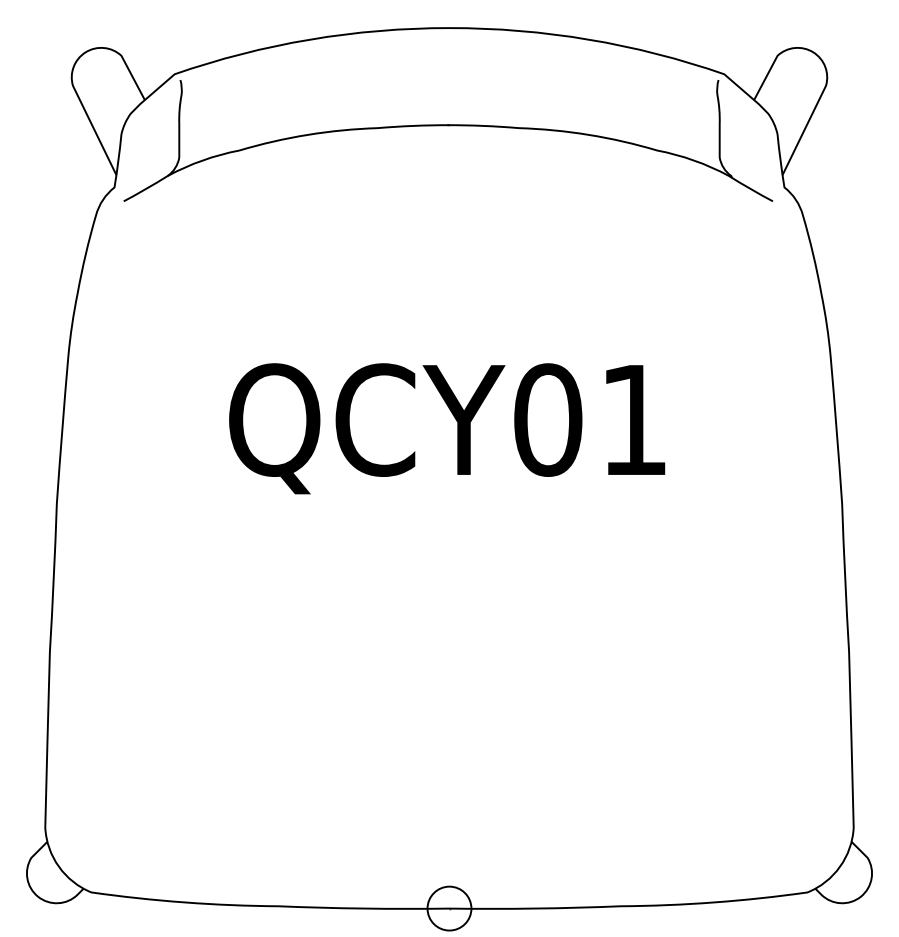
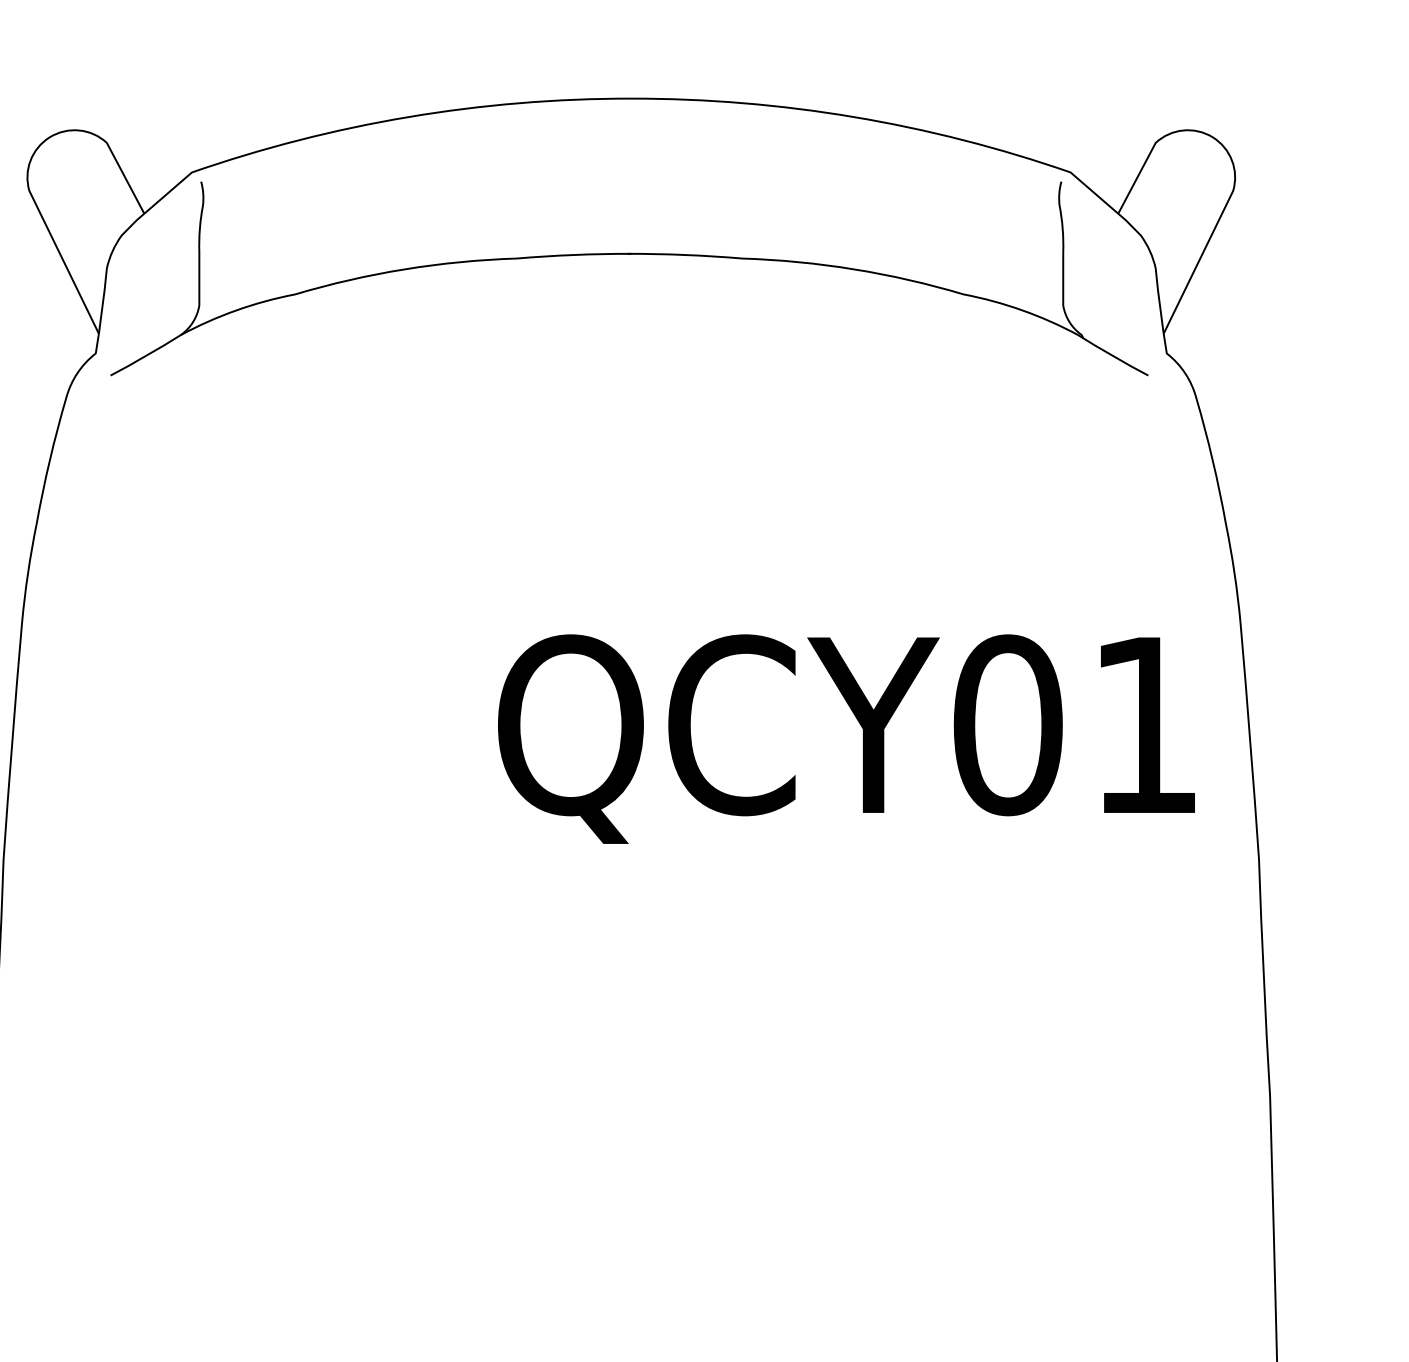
text: (447, 428) -> (847, 738), moved

